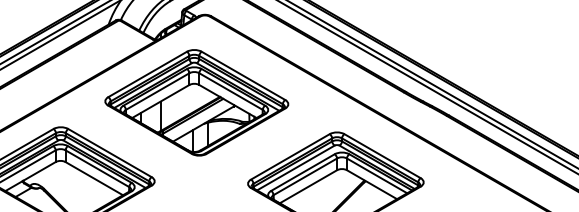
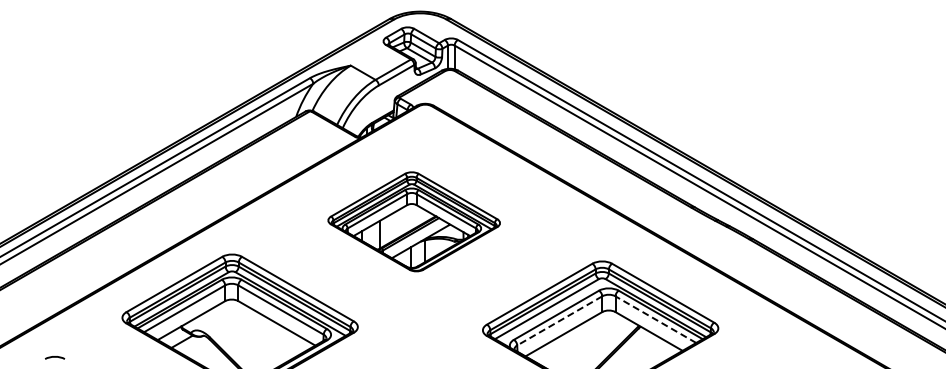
part: (196, 102) -> (413, 221), size x0.7
line: (376, 175) -> (655, 319), solid -> dashed
line: (305, 177) -> (559, 321), solid -> dashed

